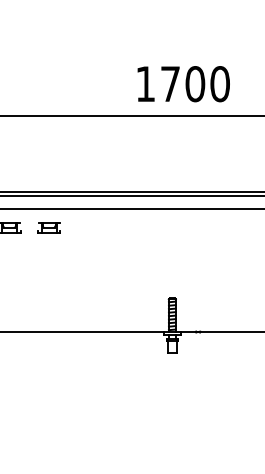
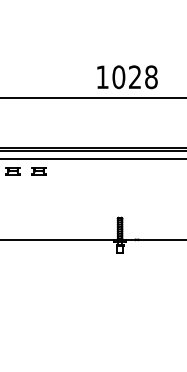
text: (194, 84) -> (134, 77), 1700 -> 1028

